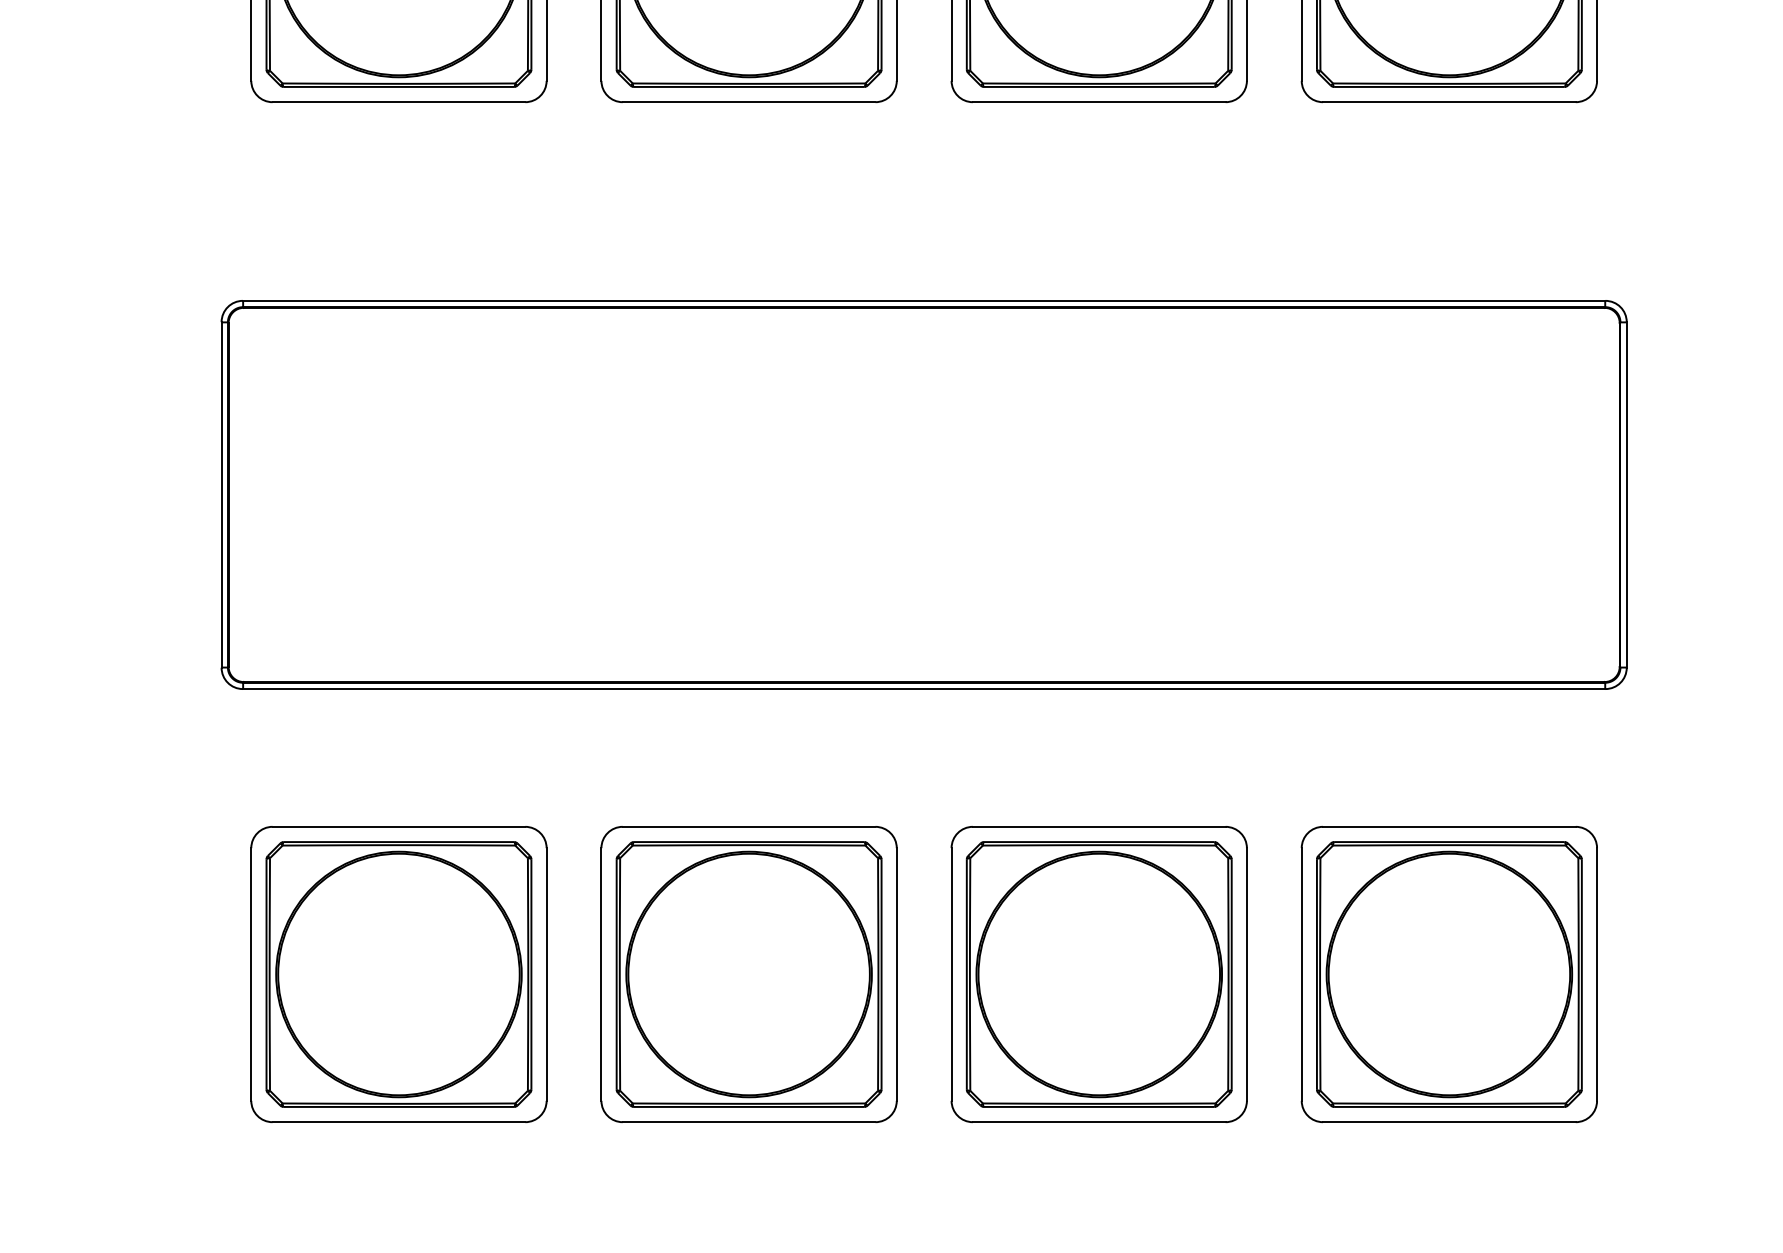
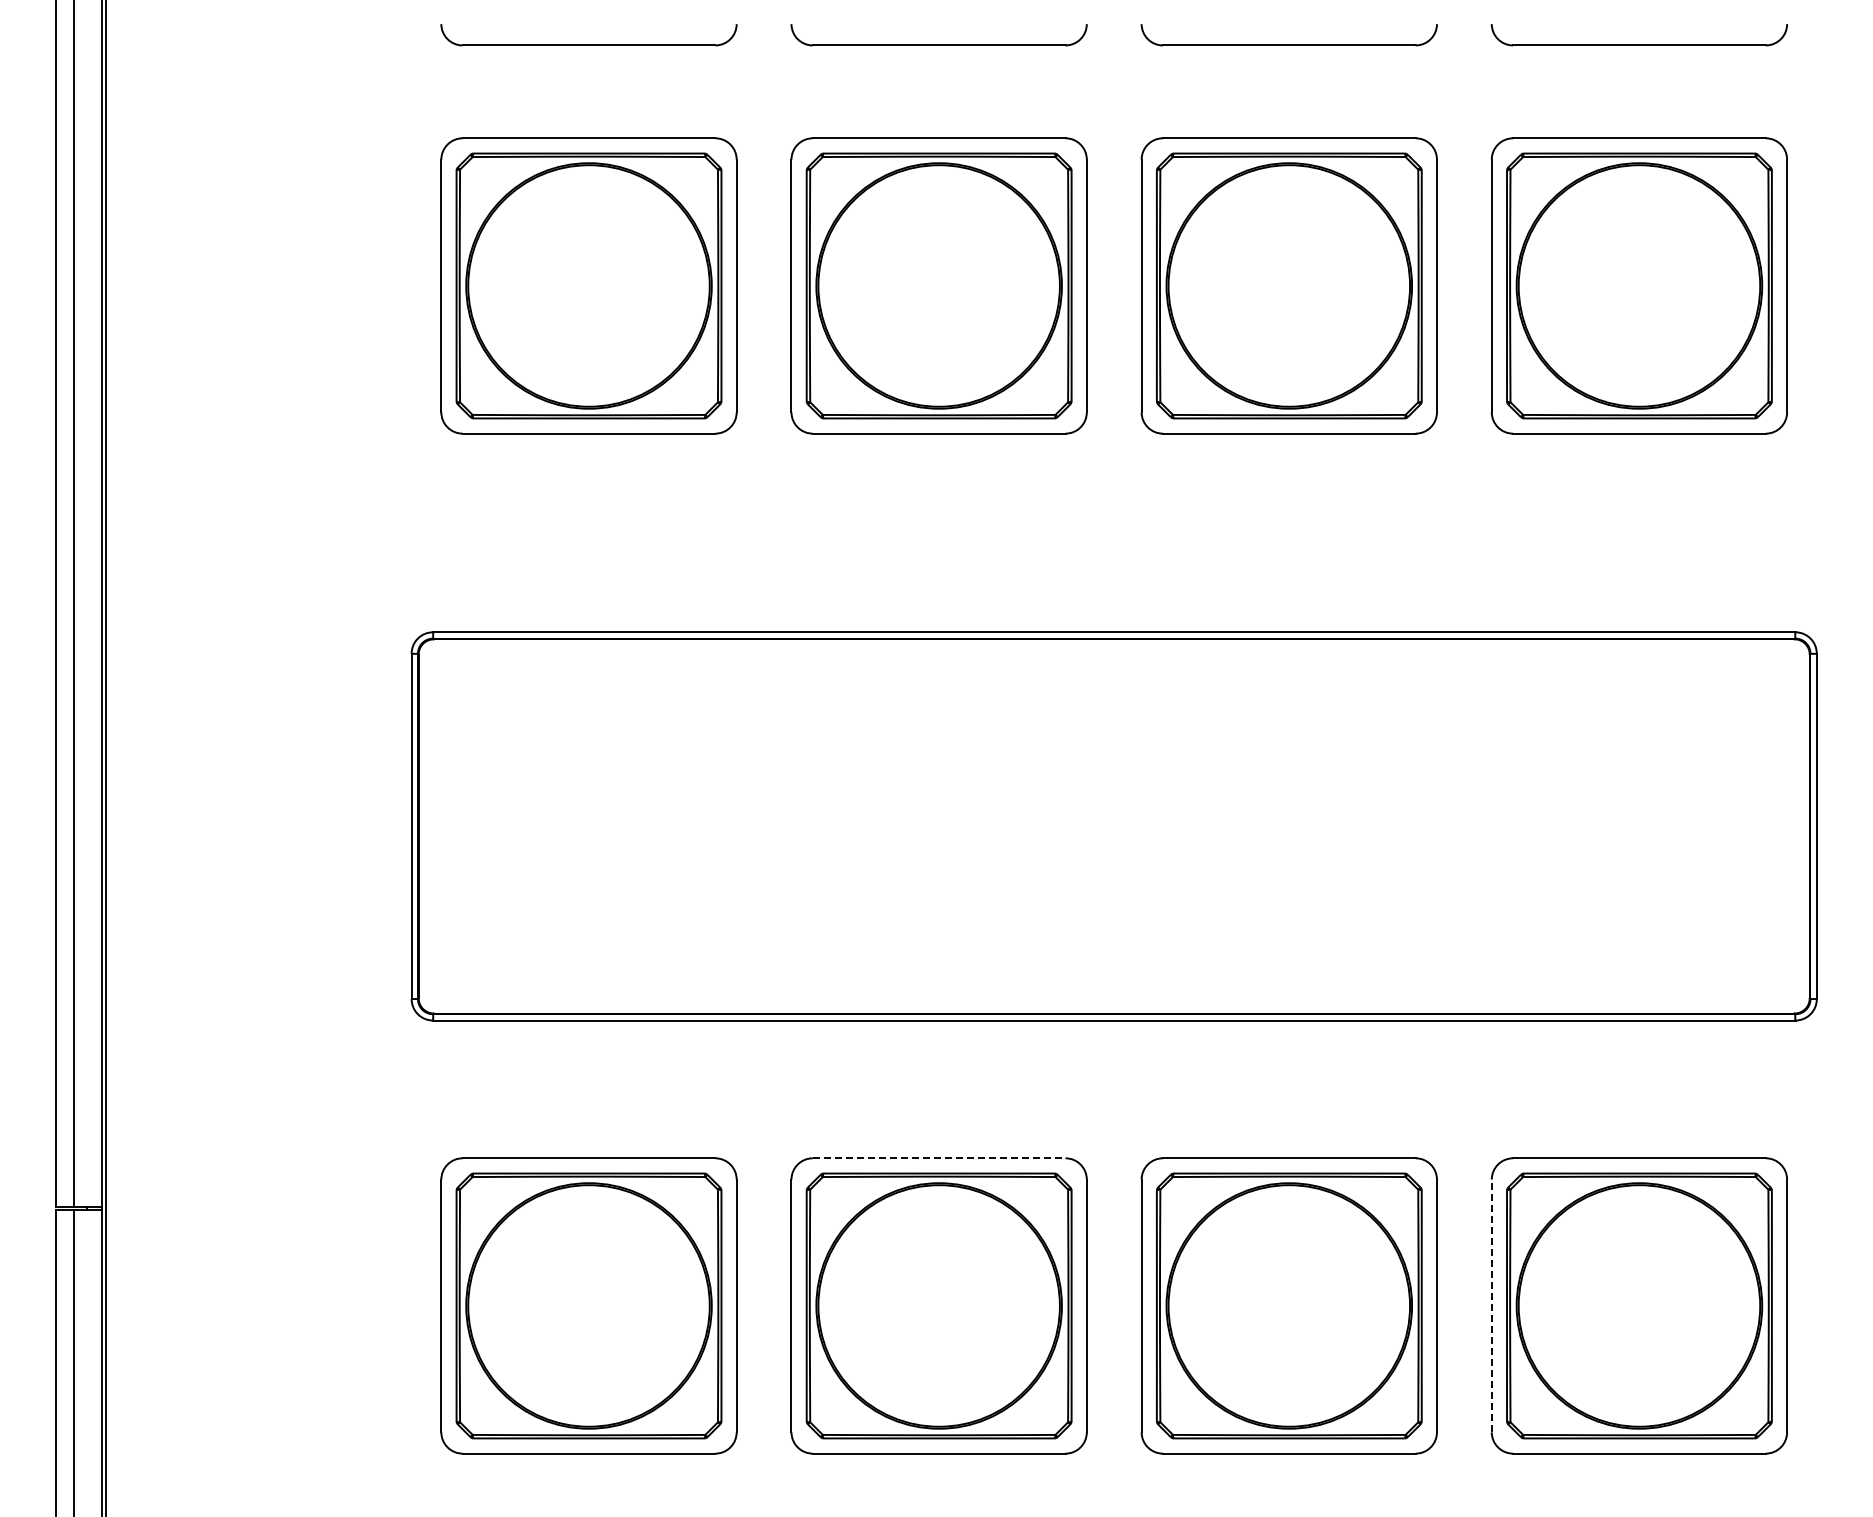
line: (749, 827) -> (939, 1158), solid -> dashed
line: (1301, 974) -> (1491, 1305), solid -> dashed

